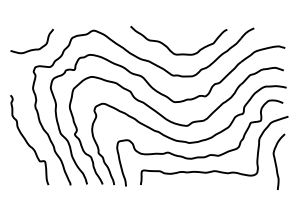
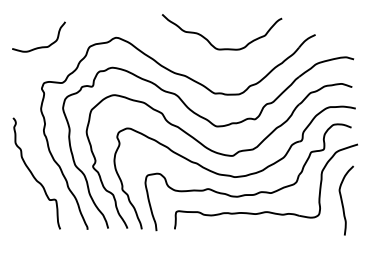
curve: (167, 46) -> (208, 39), moved
curve: (33, 48) -> (40, 46), moved

